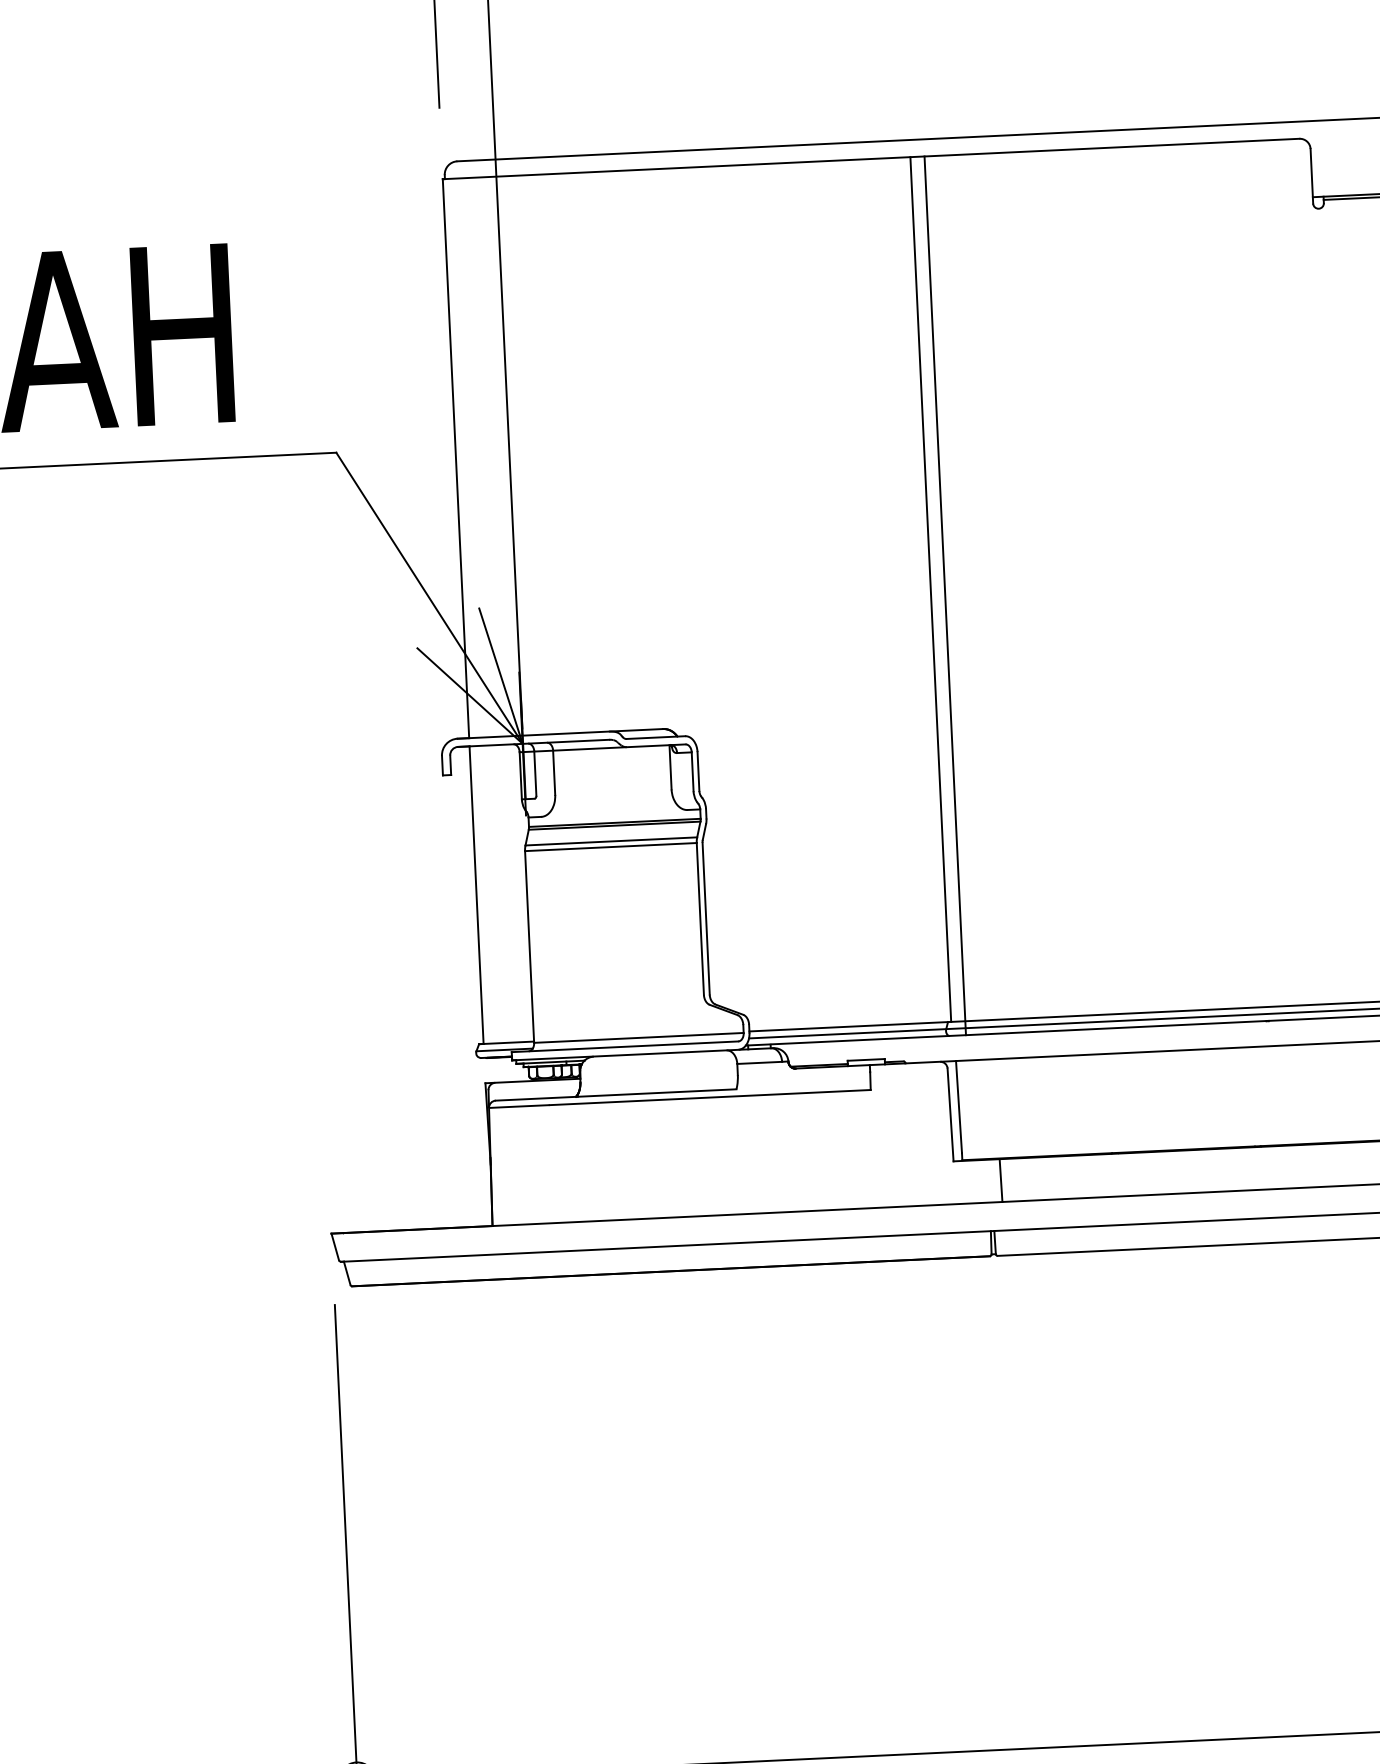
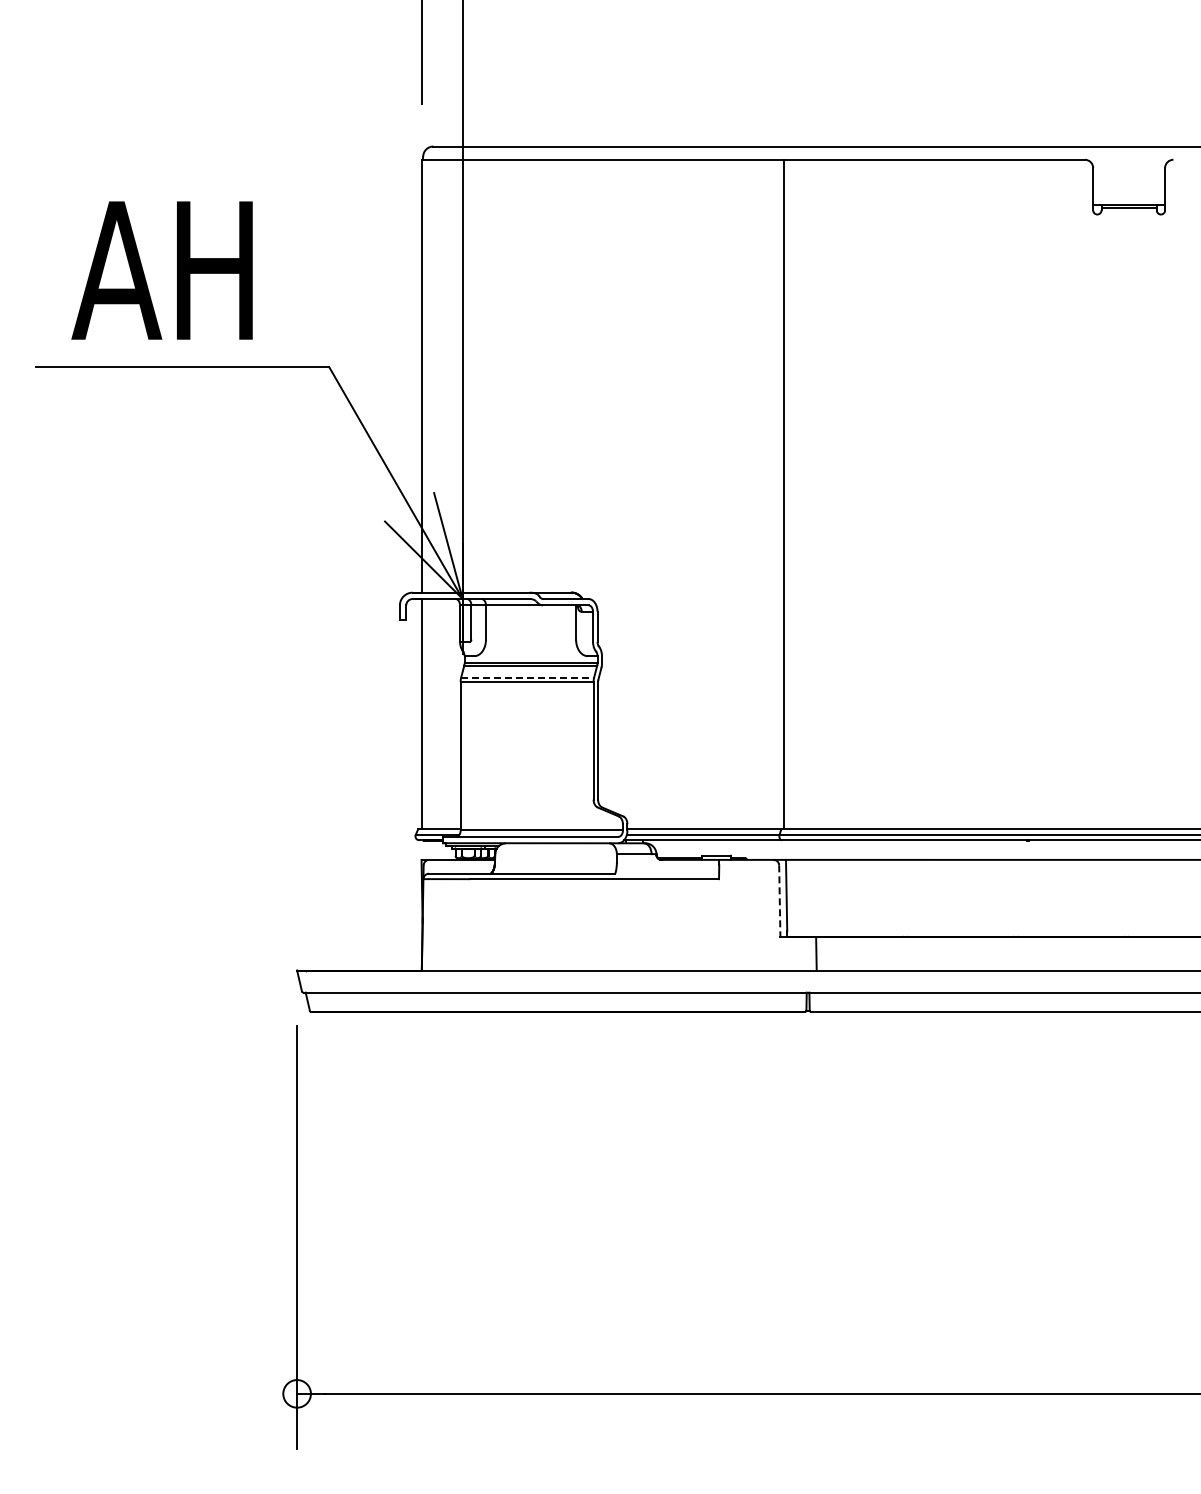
line: (945, 595) -> (794, 499), removed
line: (612, 841) -> (528, 677), solid -> dashed
line: (950, 1115) -> (779, 901), solid -> dashed

